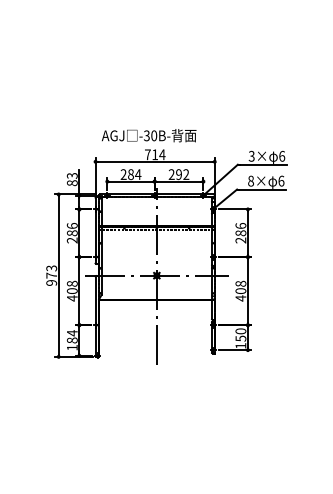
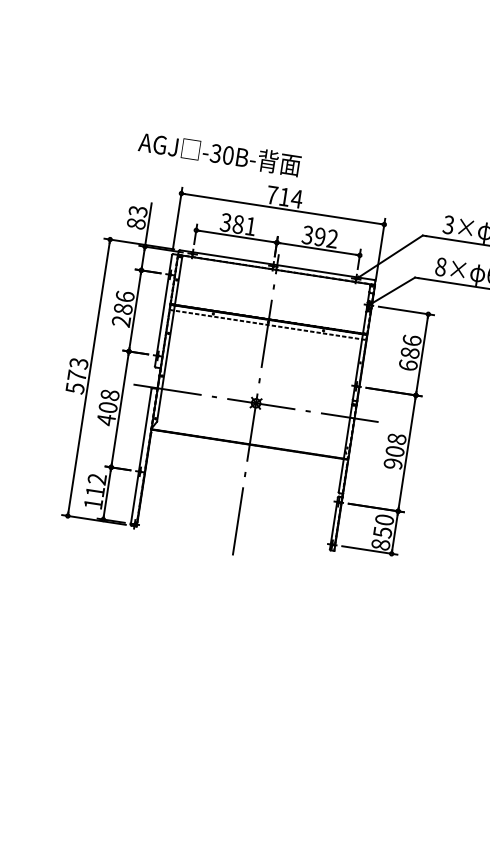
text: (149, 135) -> (220, 153), moved
text: (130, 174) -> (237, 224), 284 -> 381
text: (171, 175) -> (307, 236), 292 -> 392
text: (240, 240) -> (407, 365), 286 -> 686
text: (51, 282) -> (74, 387), 973 -> 573
text: (240, 298) -> (392, 463), 408 -> 908
text: (71, 336) -> (94, 484), 184 -> 112
text: (240, 345) -> (380, 543), 150 -> 850

